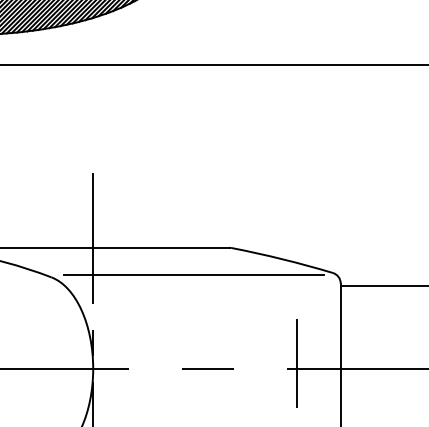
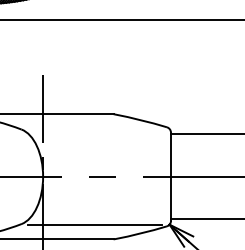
line: (192, 275) -> (94, 128), removed
line: (297, 362) -> (148, 173), removed

